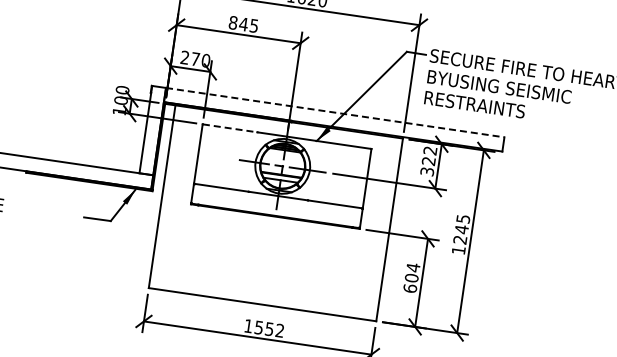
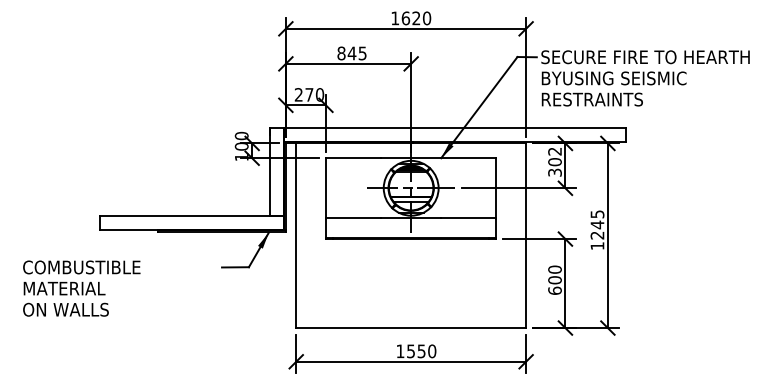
line: (335, 112) -> (455, 127), dashed -> solid
line: (229, 128) -> (353, 158), dashed -> solid
text: (428, 161) -> (554, 162), 322 -> 302
text: (412, 267) -> (554, 269), 604 -> 600
text: (280, 330) -> (432, 351), 1552 -> 1550

